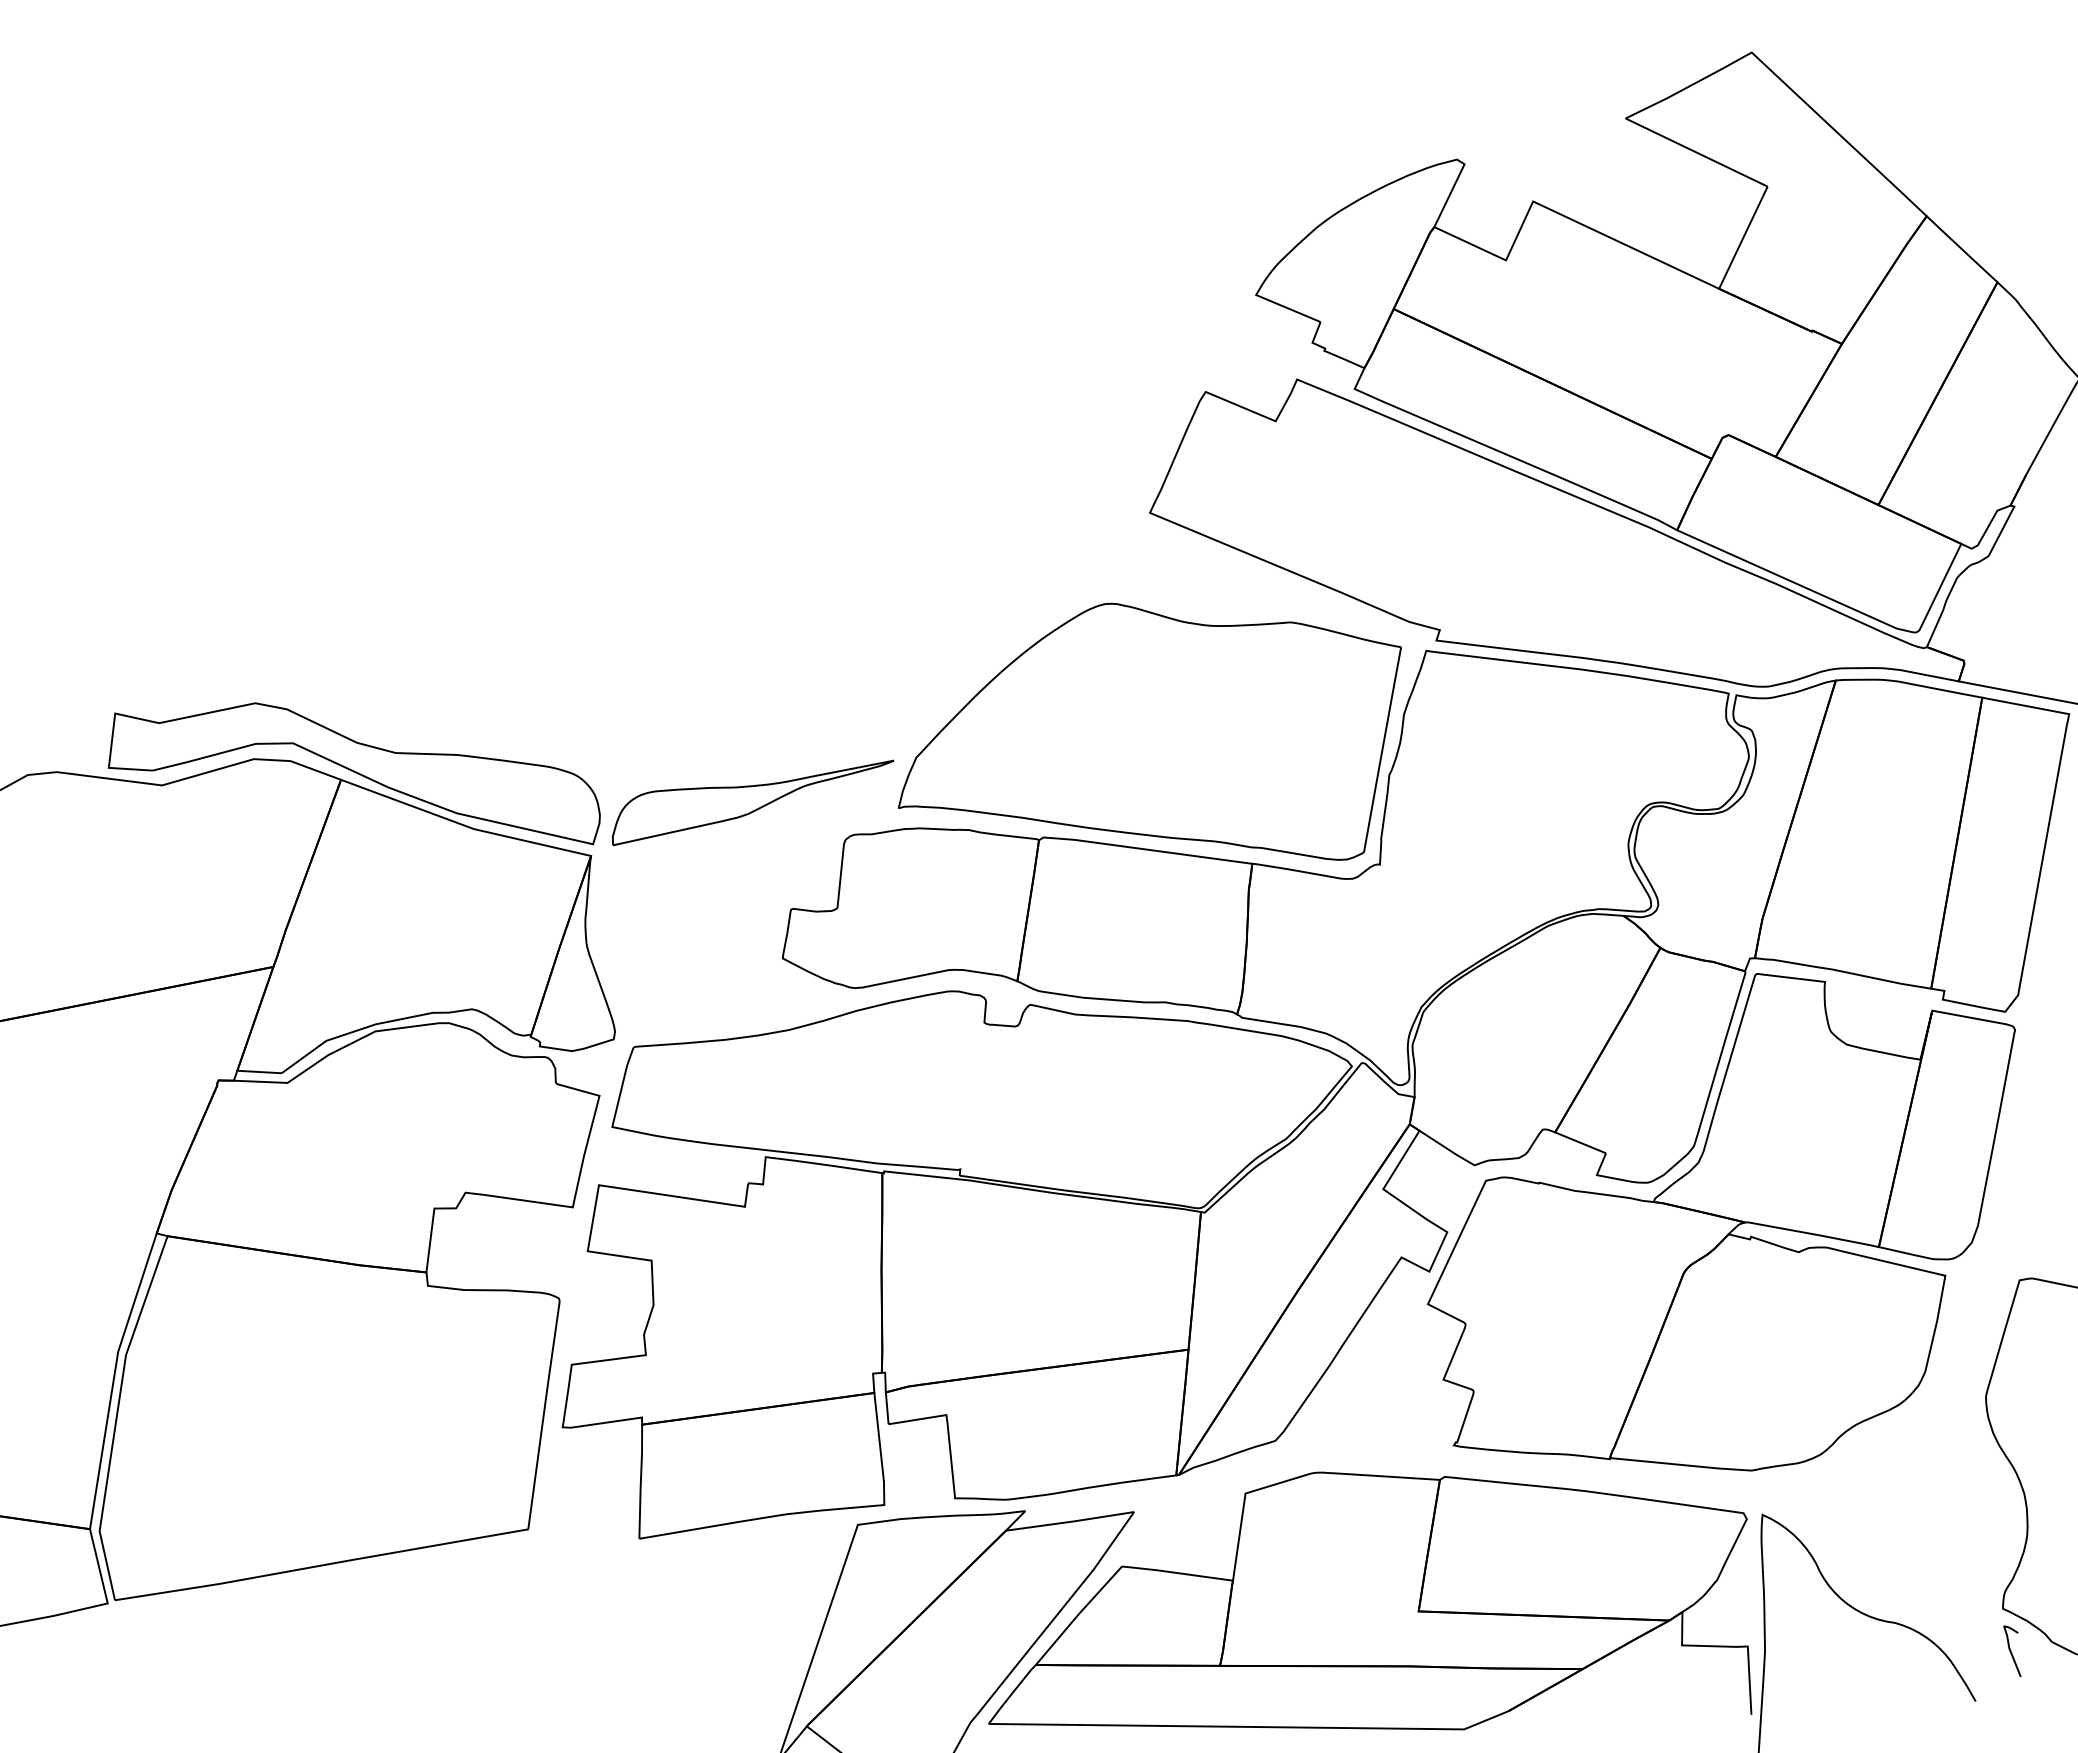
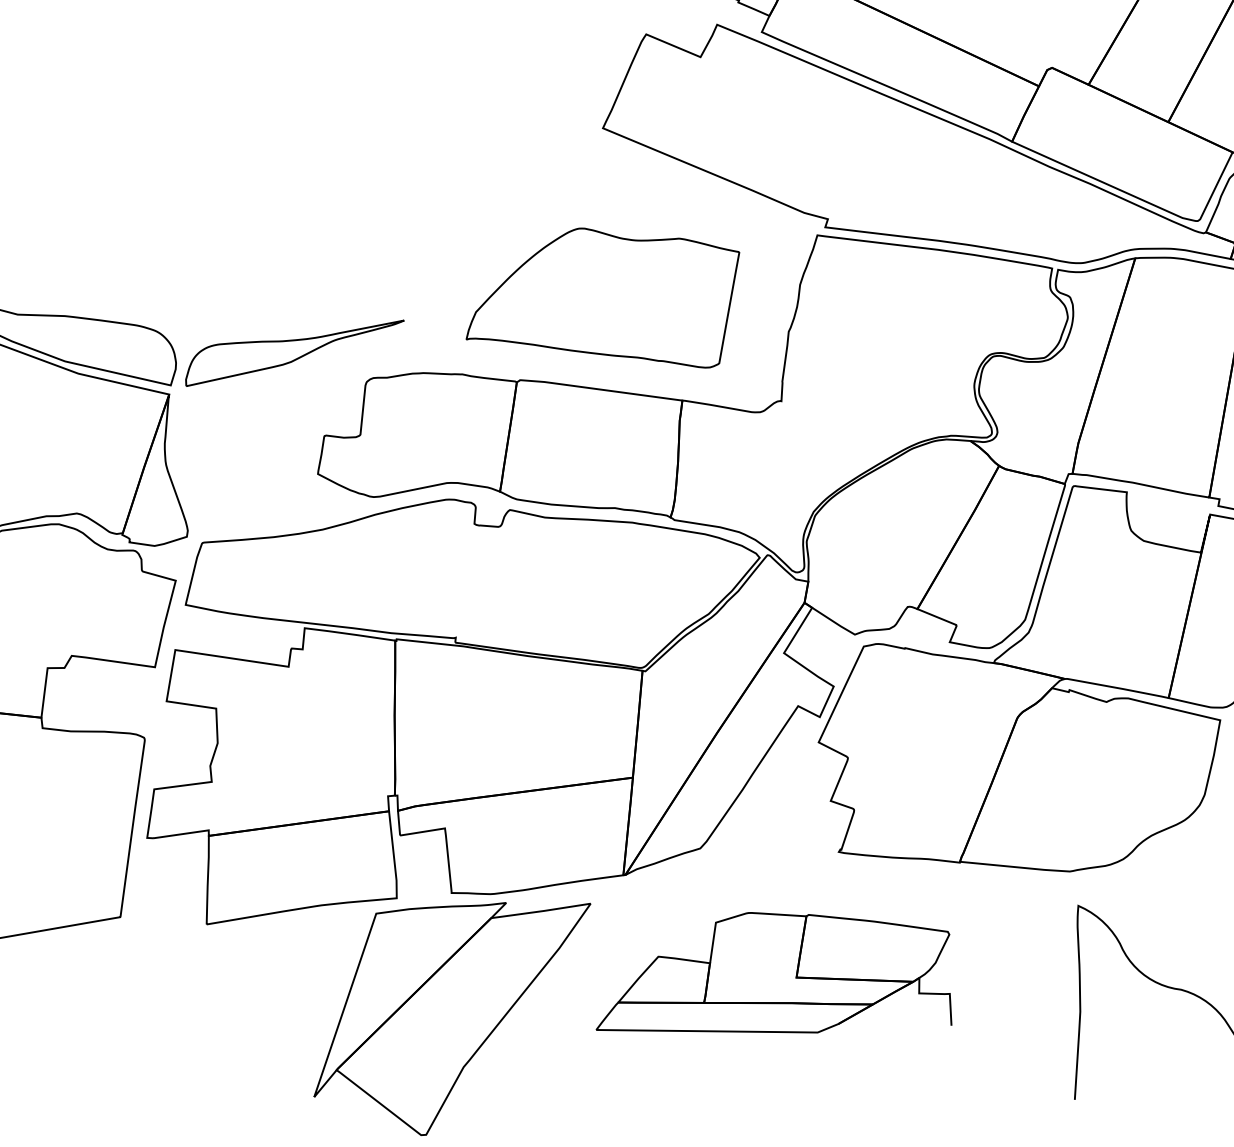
part: (1149, 731) -> (602, 297), size x0.7
part: (1370, 1600) -> (774, 972), size x0.6

